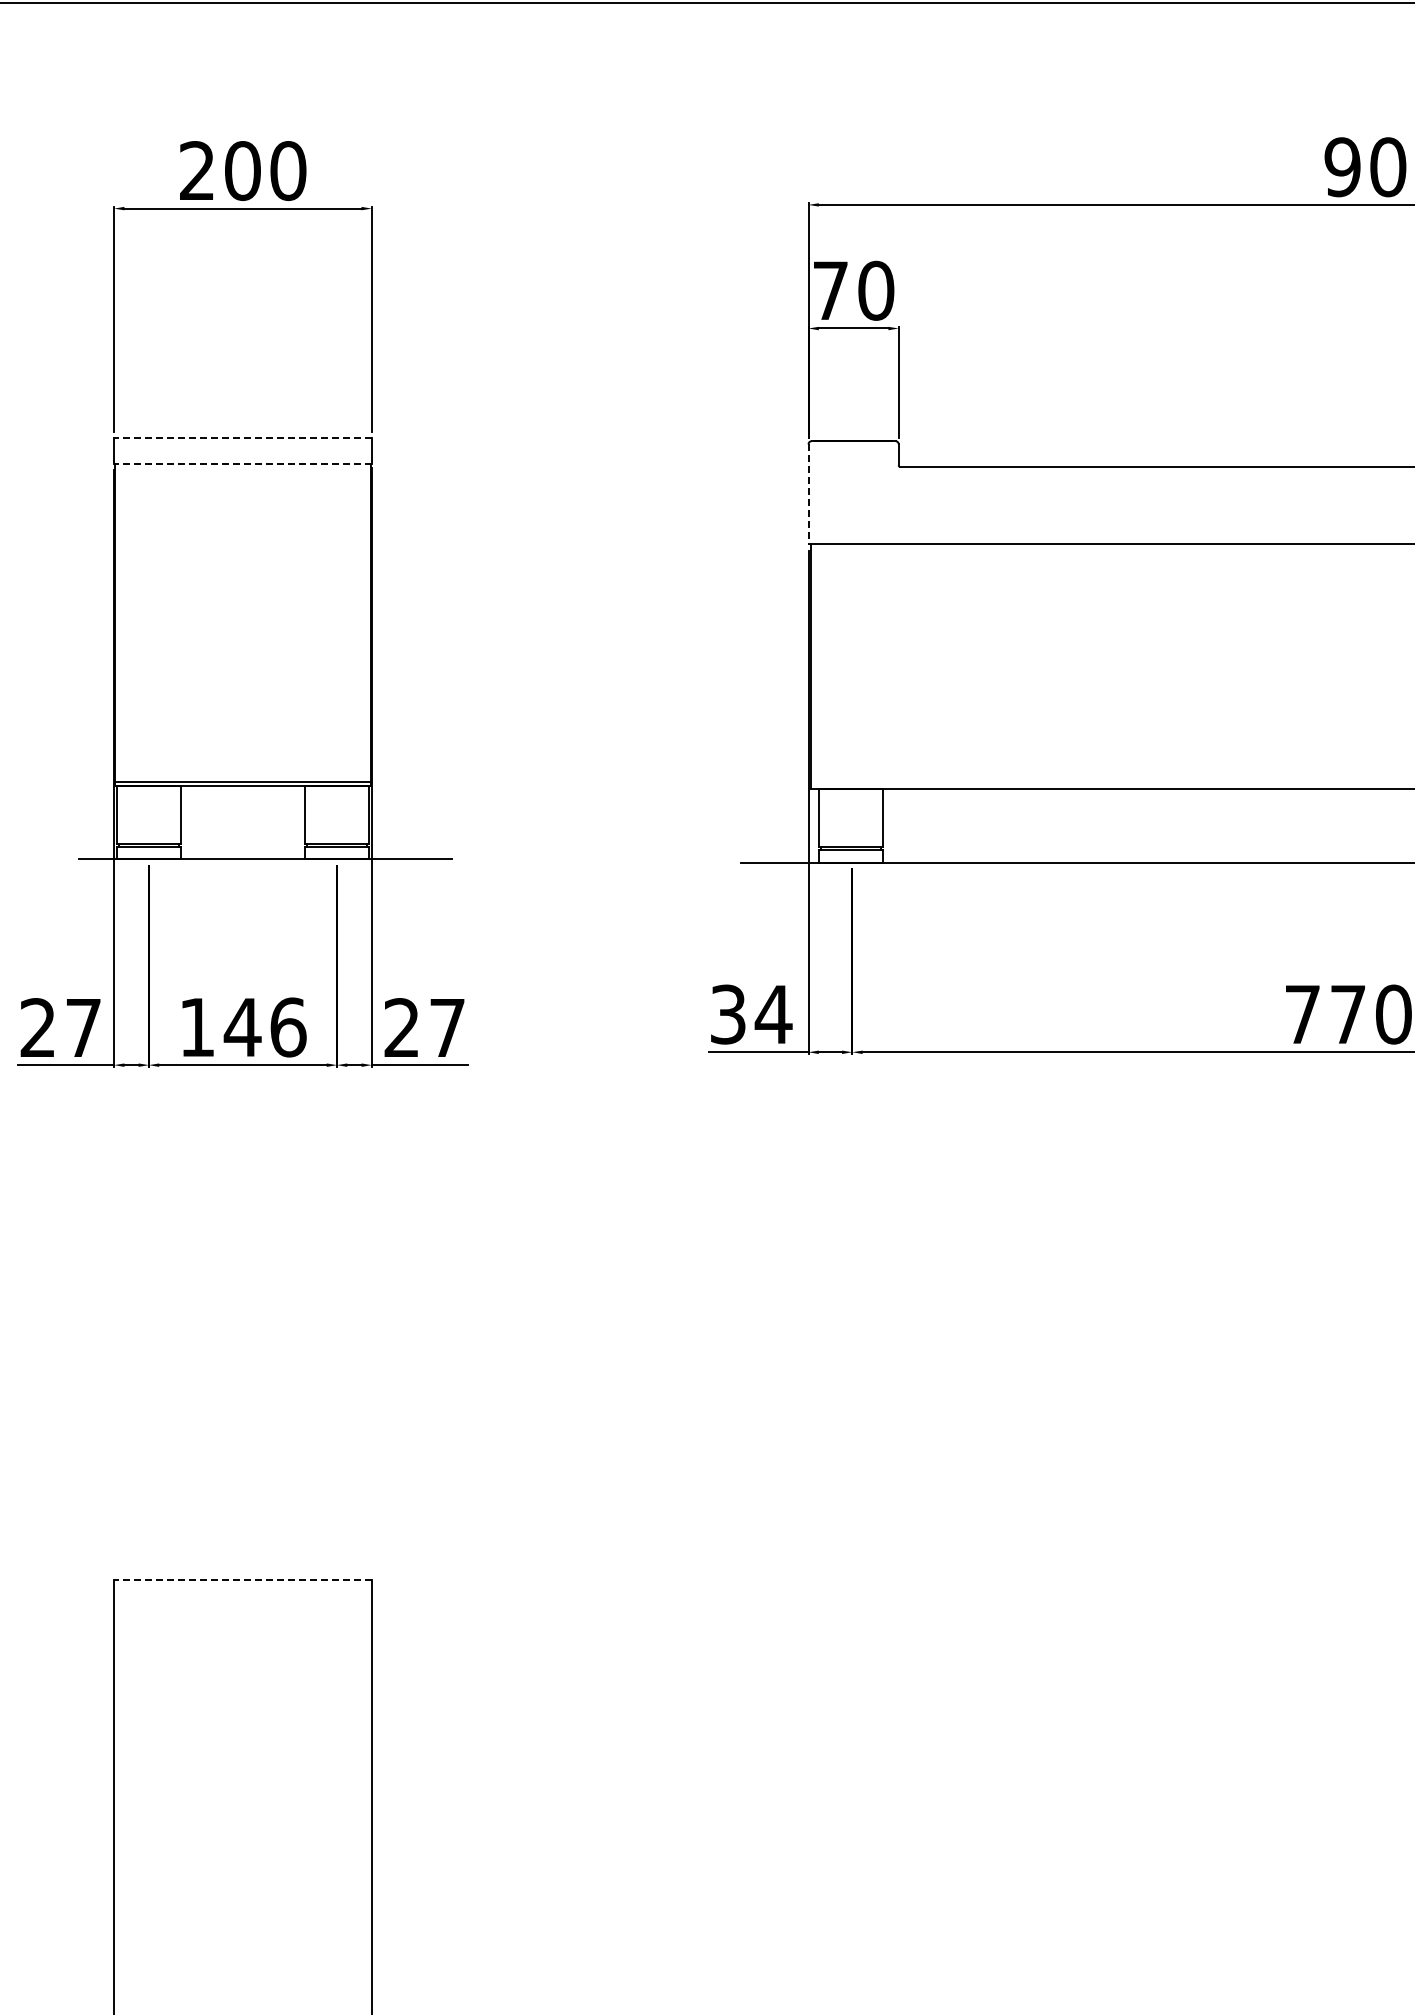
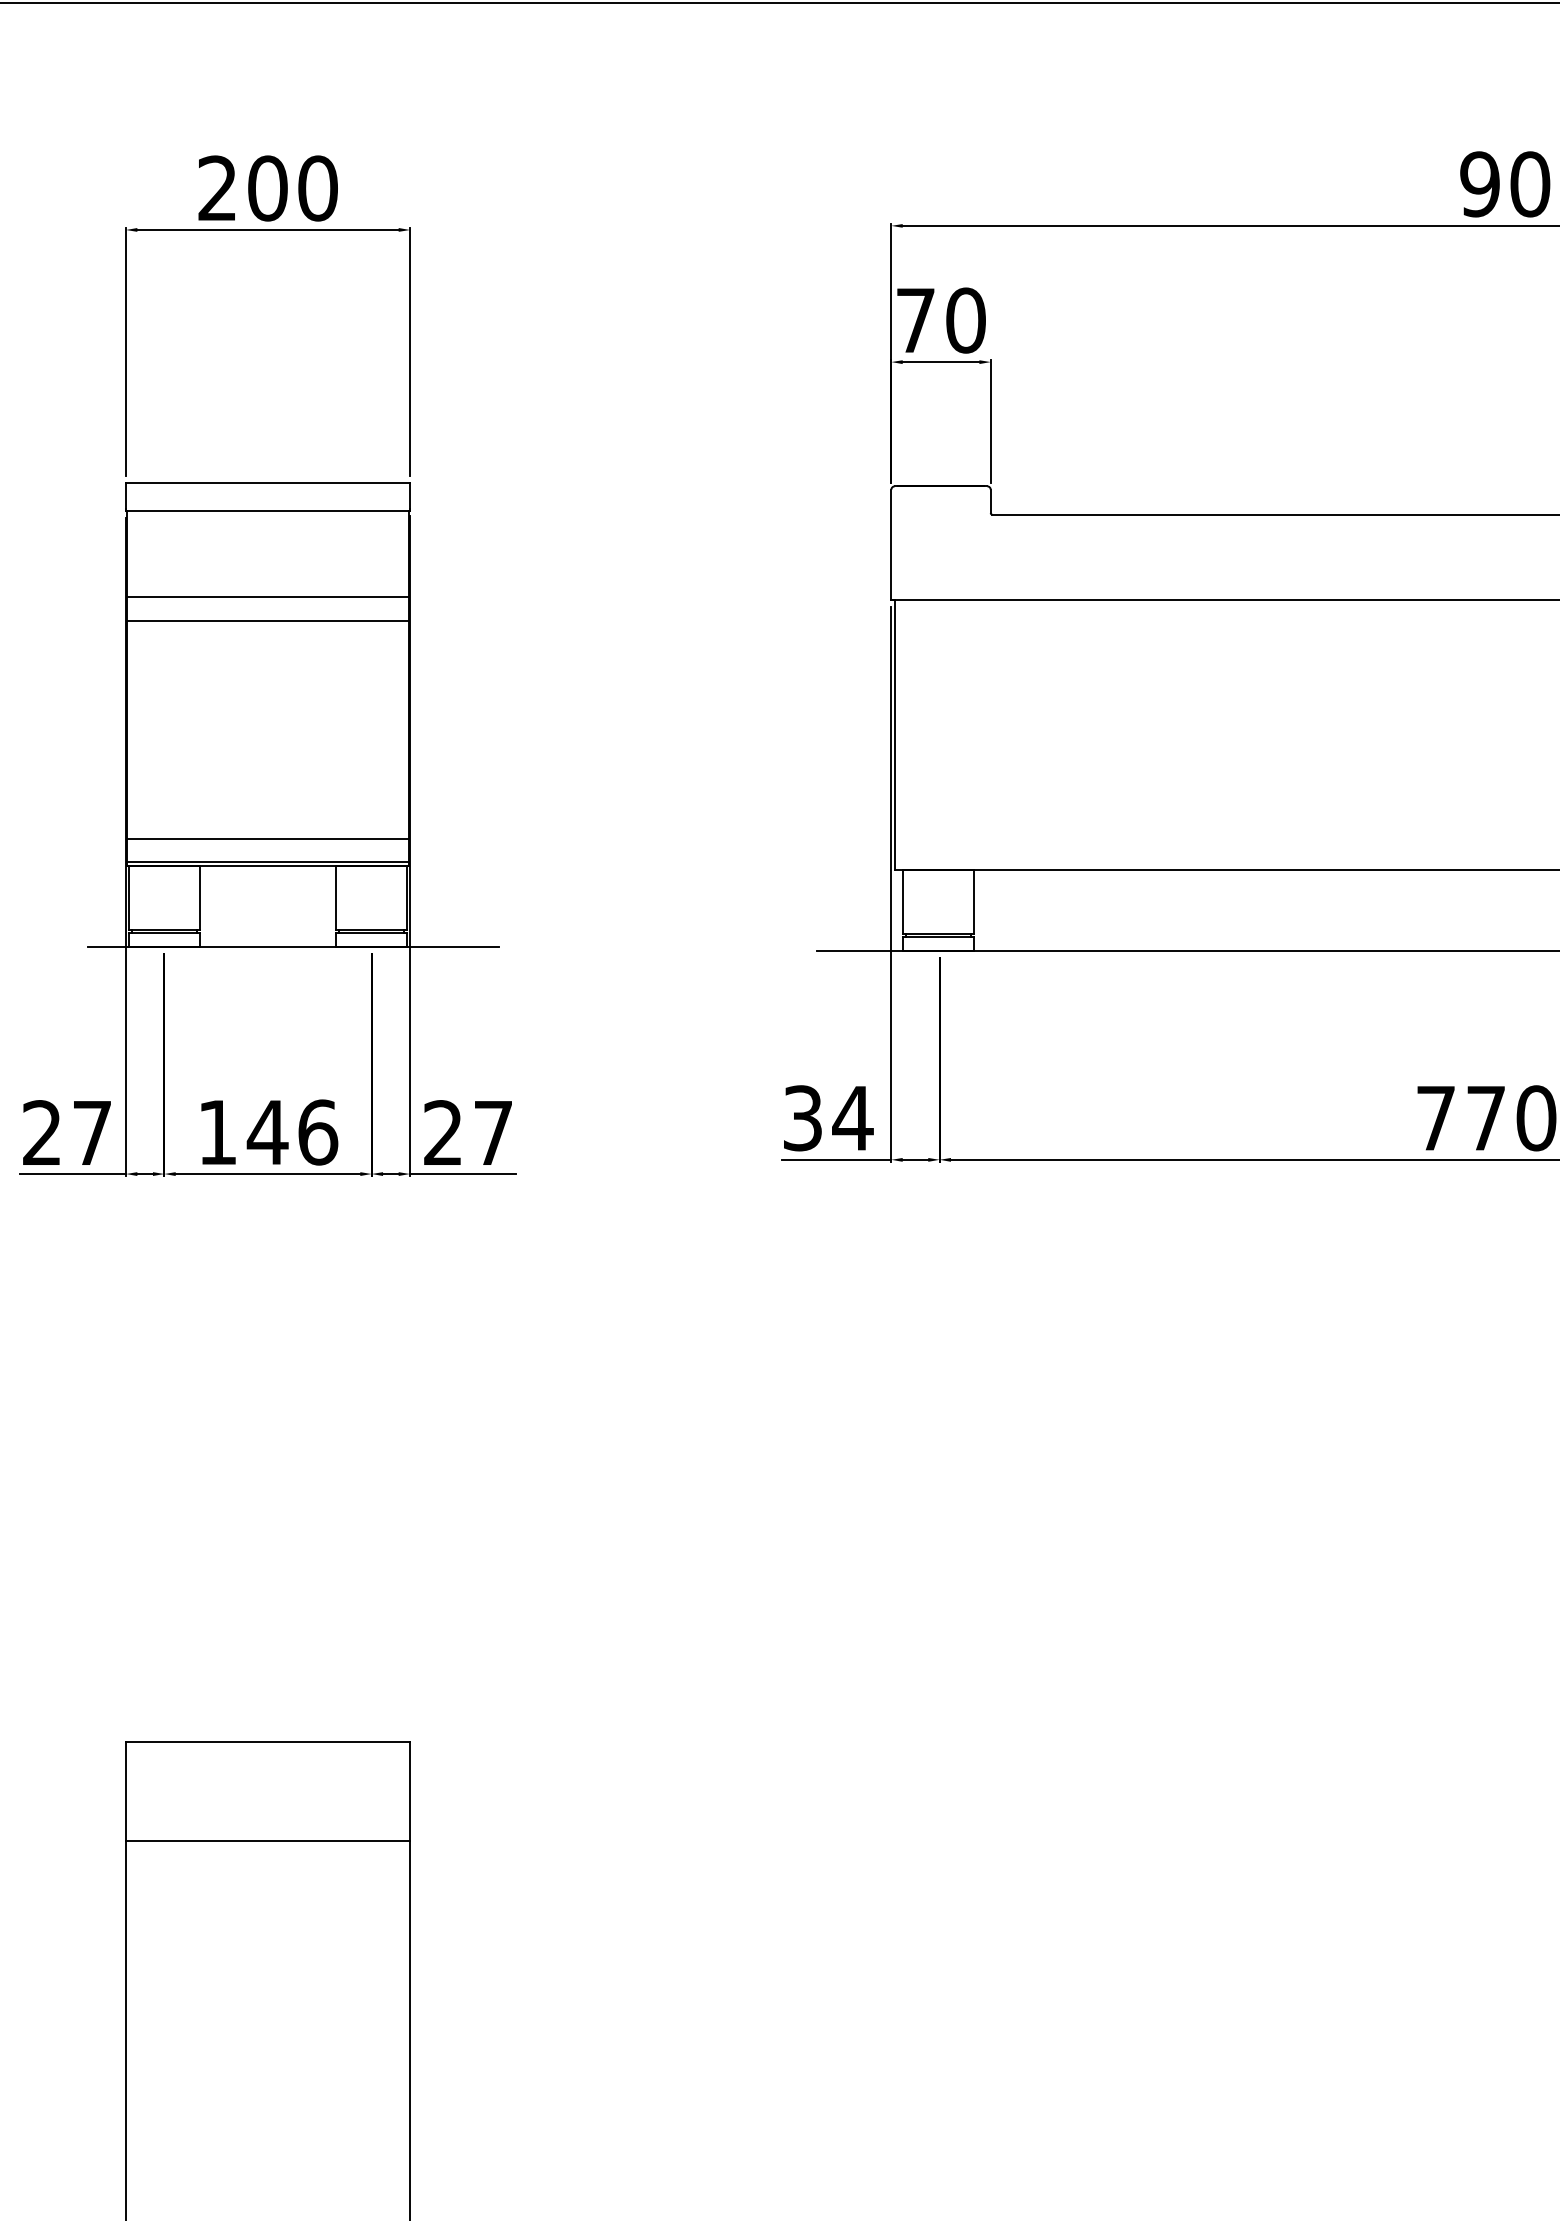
line: (242, 438) -> (267, 483), dashed -> solid
line: (242, 463) -> (267, 510), dashed -> solid
line: (808, 494) -> (891, 545), dashed -> solid
line: (242, 541) -> (267, 596), added
line: (242, 563) -> (267, 621), added
line: (242, 761) -> (267, 839), added
line: (242, 1580) -> (267, 1742), dashed -> solid
line: (242, 1670) -> (267, 1841), added

